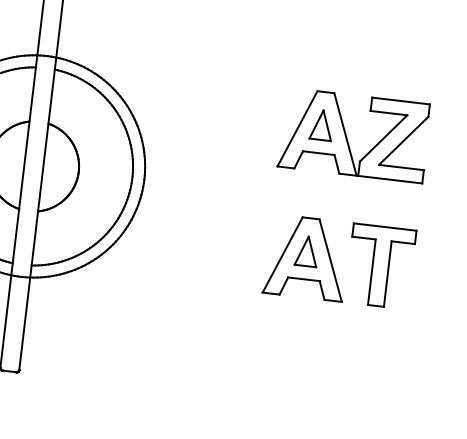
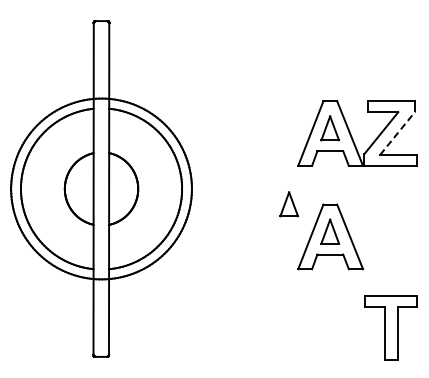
line: (404, 140) -> (398, 132), solid -> dashed
part: (261, 212) -> (289, 204), added
part: (380, 265) -> (390, 327), moved

